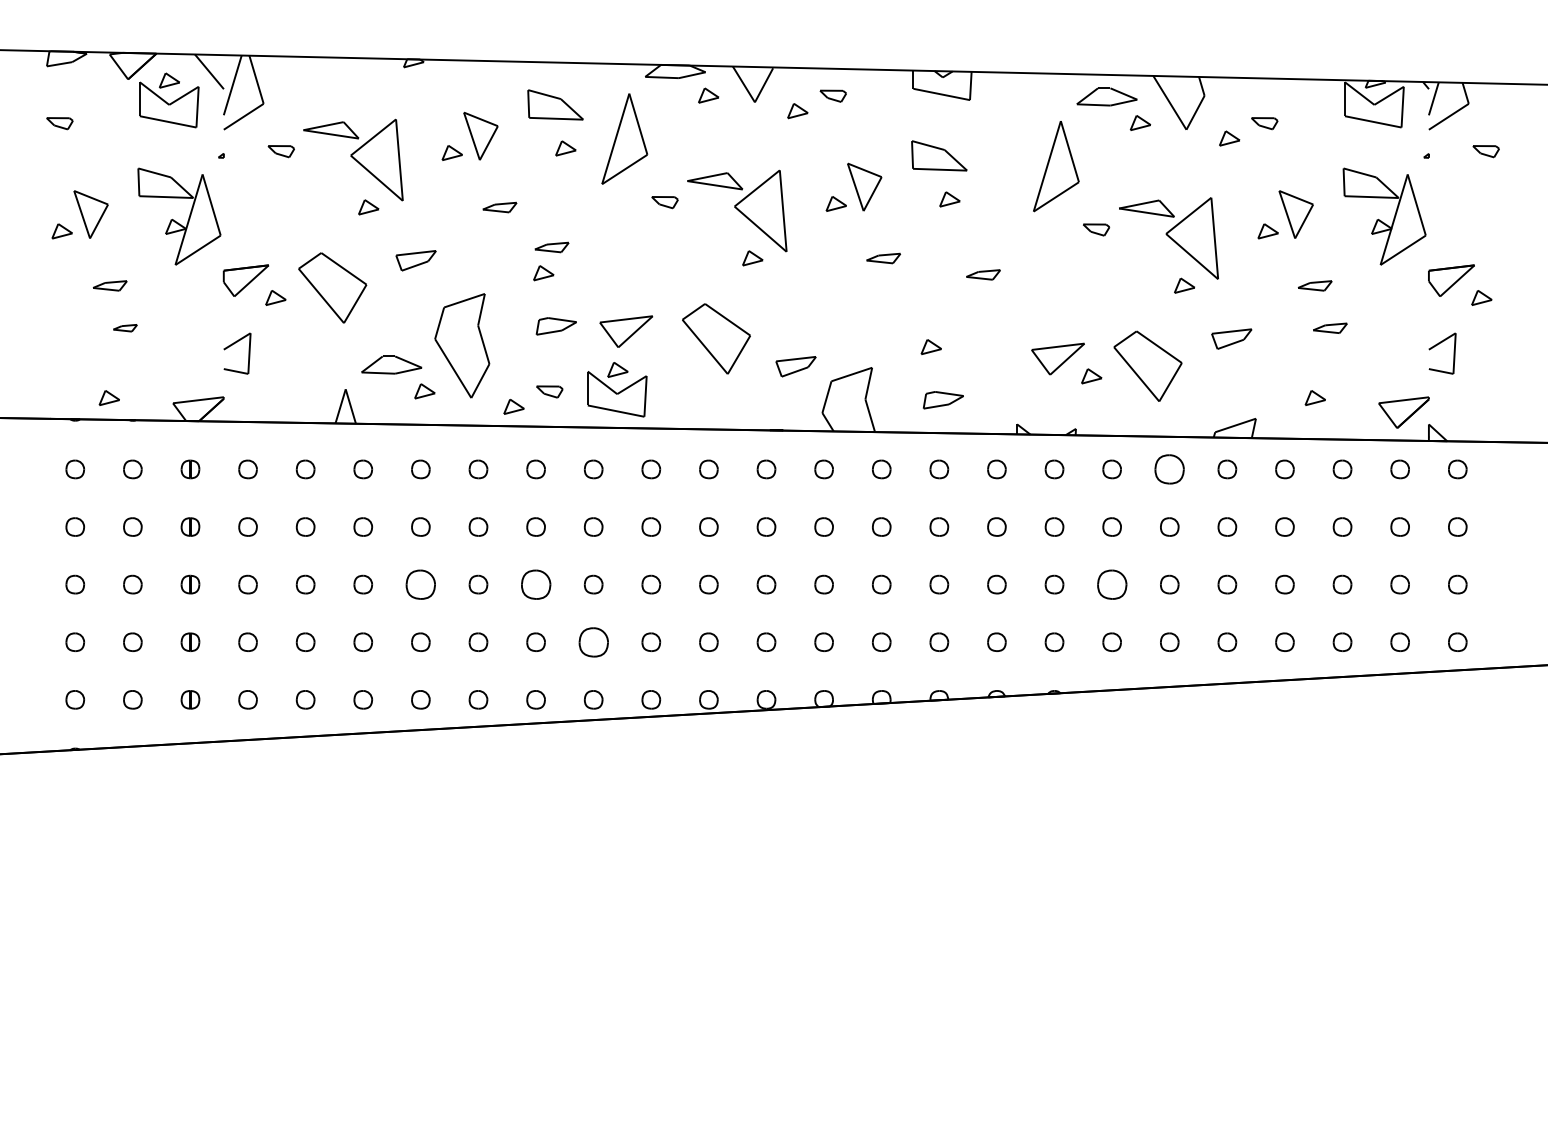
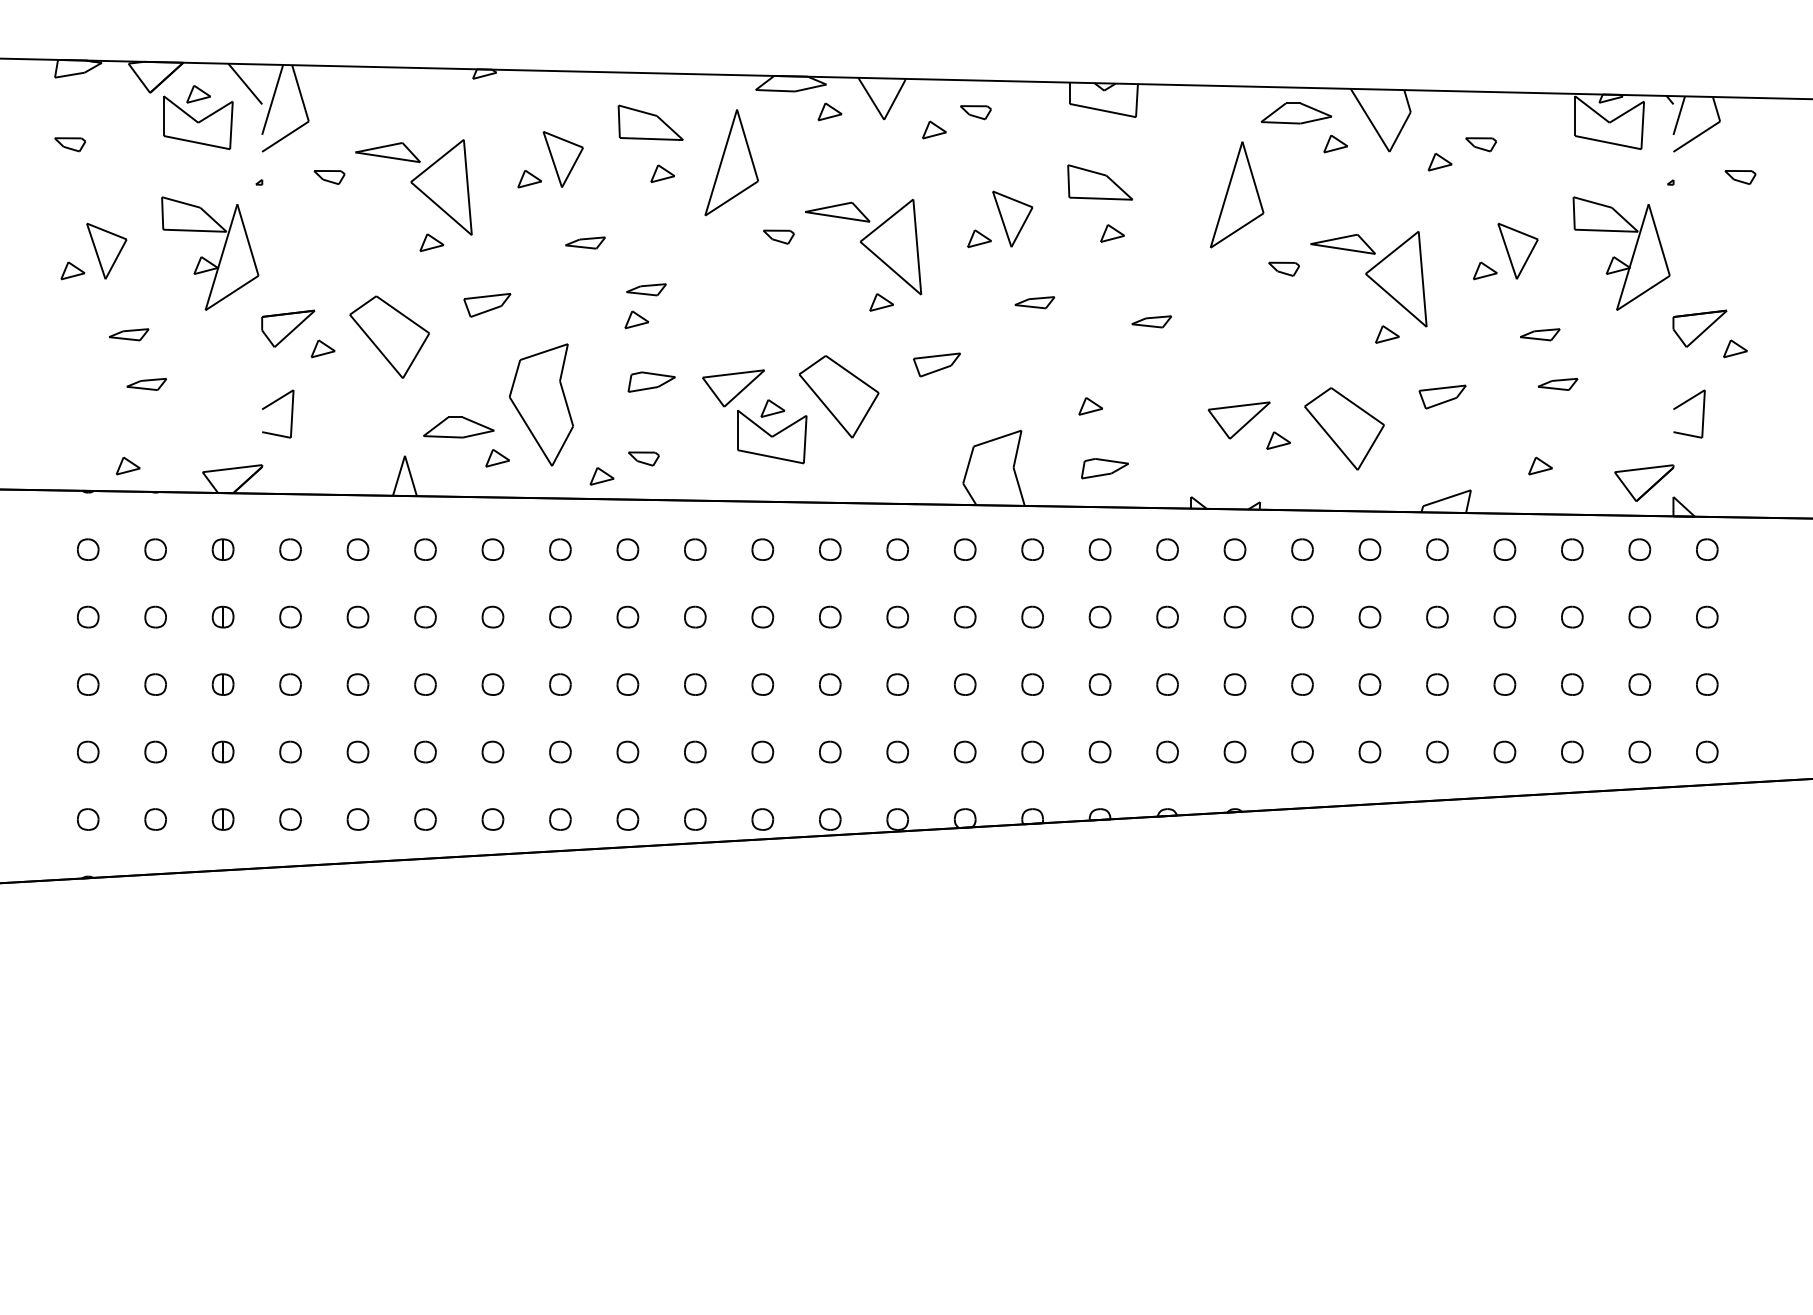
part: (125, 327) -> (147, 383), size x1.43
part: (795, 366) -> (936, 364), moved
part: (617, 389) -> (772, 431), moved
part: (1169, 469) -> (1369, 549), size x0.62
part: (420, 584) -> (492, 684), size x0.62
part: (535, 584) -> (627, 684), size x0.62
part: (1111, 584) -> (1301, 684), size x0.62
part: (593, 641) -> (695, 751), size x0.62

